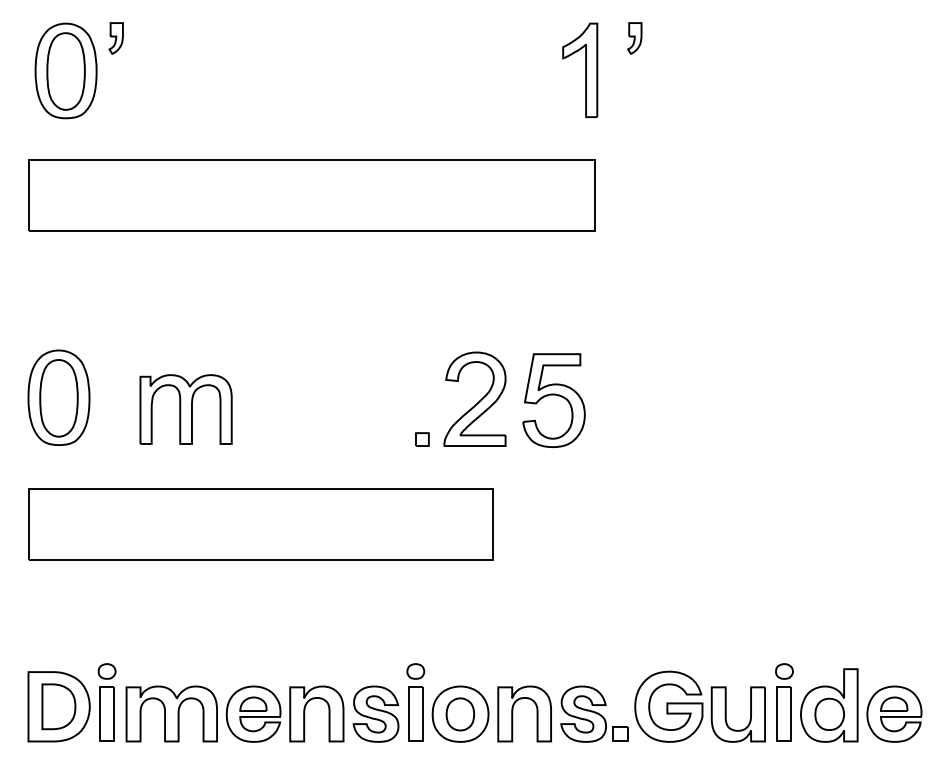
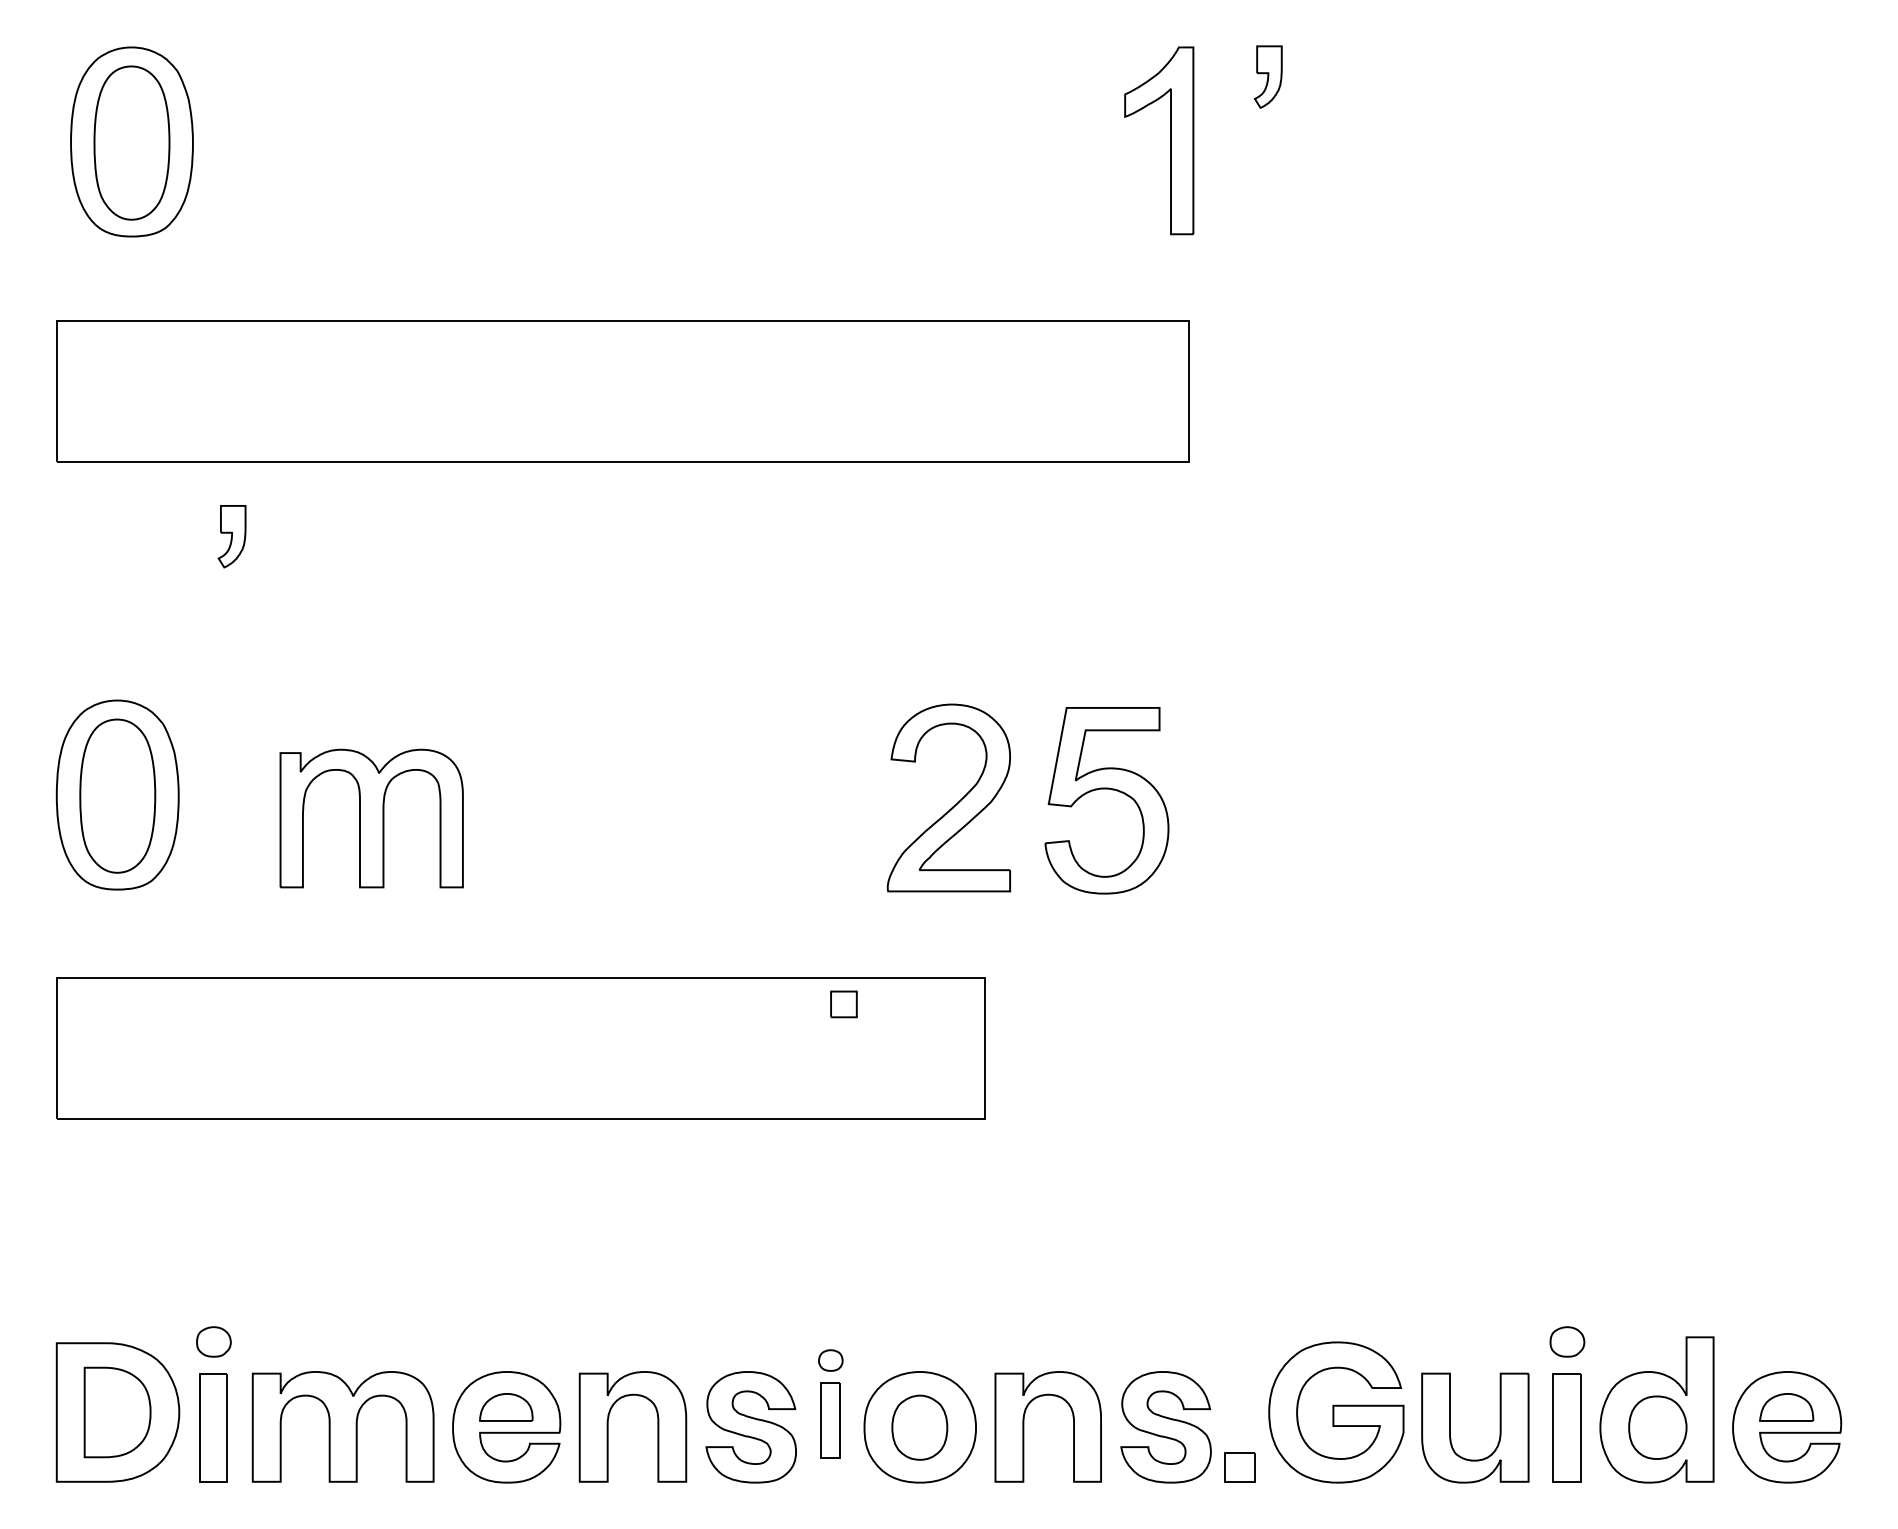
part: (115, 38) -> (230, 536), moved
part: (422, 439) -> (844, 1004), moved
part: (415, 702) -> (830, 1403), size x0.7

